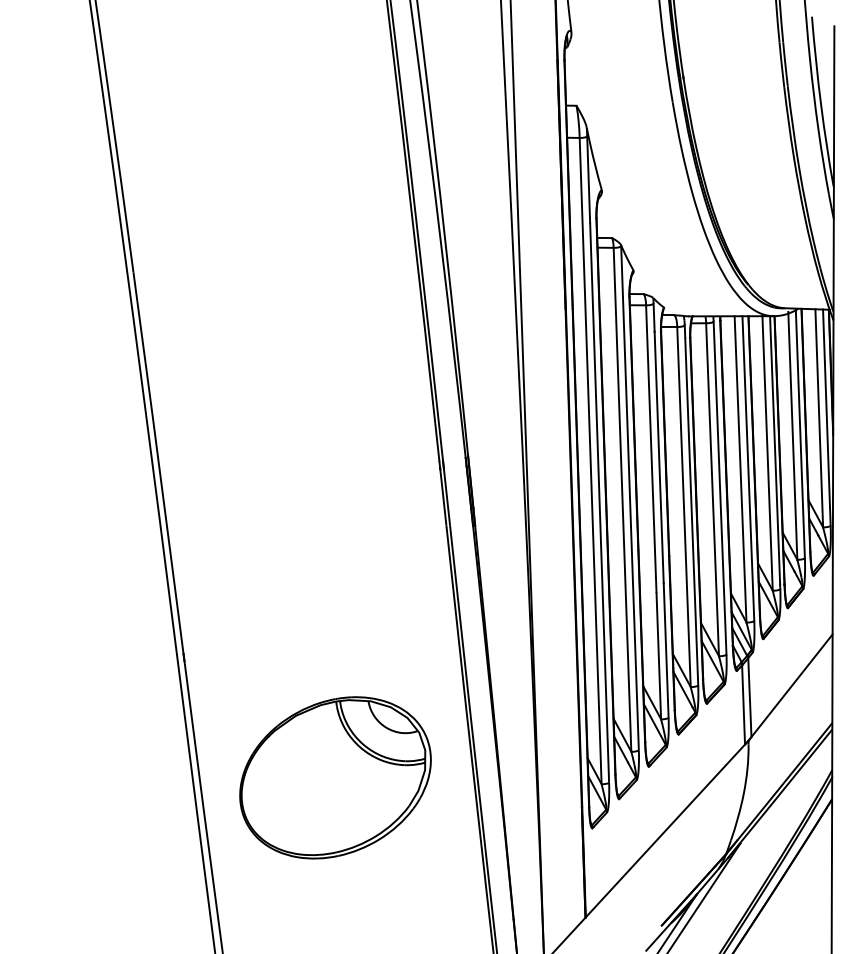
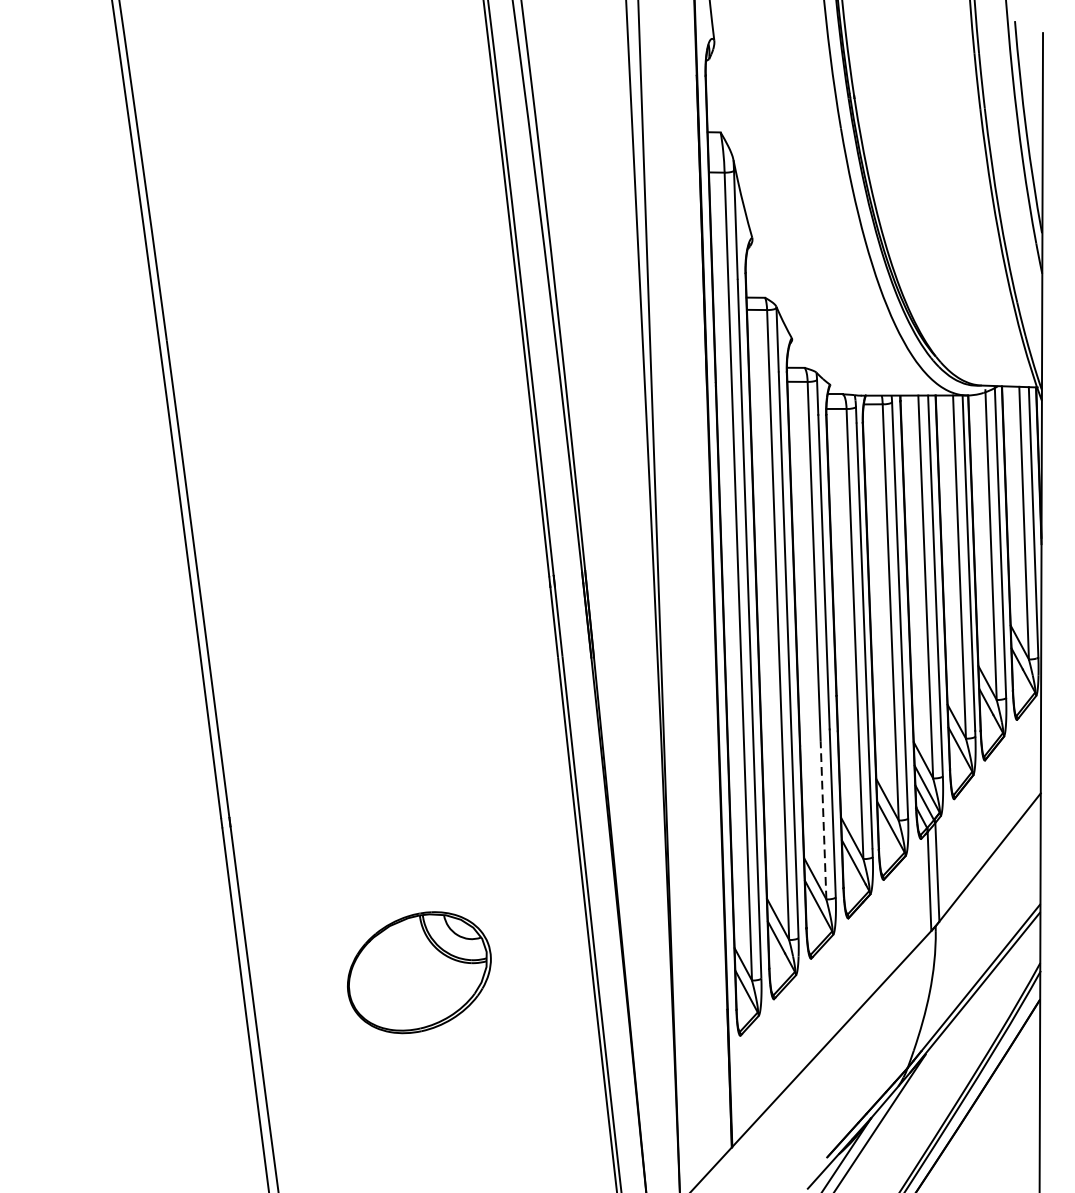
line: (658, 655) -> (823, 819), solid -> dashed
part: (335, 777) -> (419, 972), size x0.6

